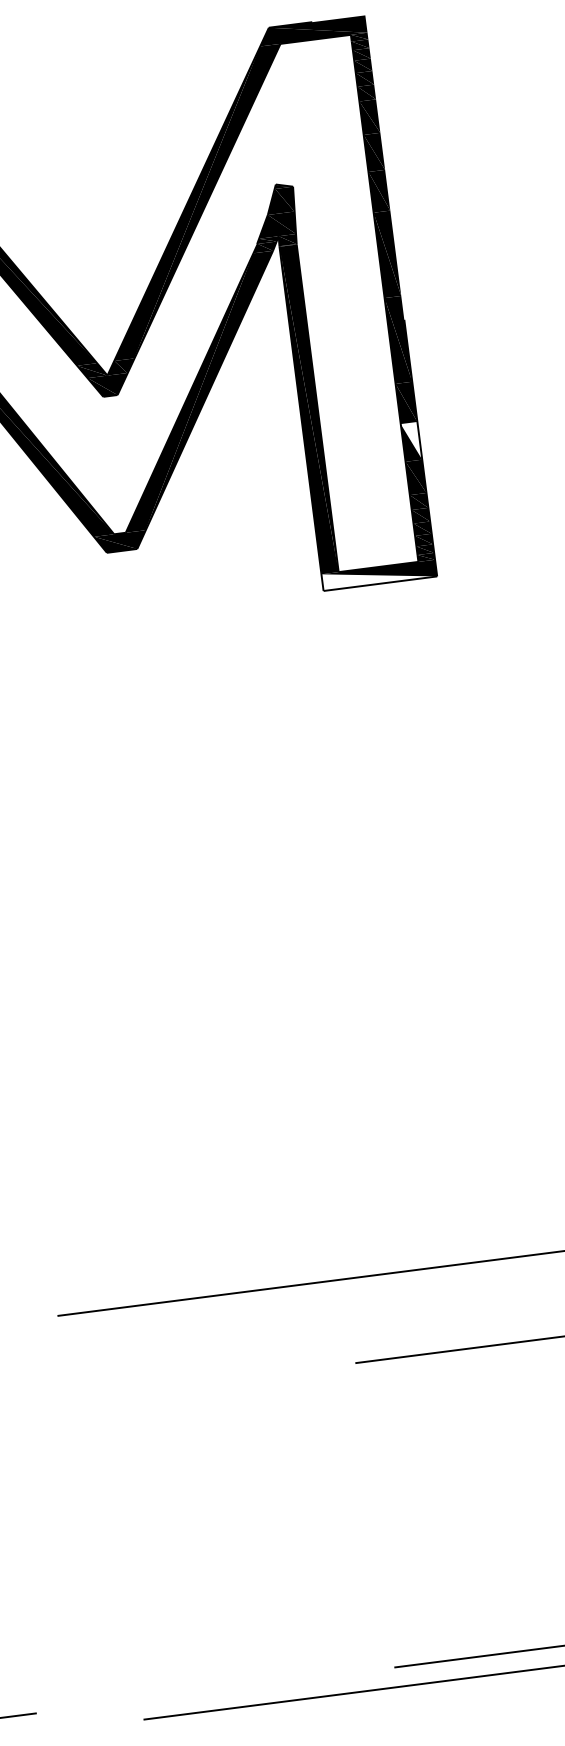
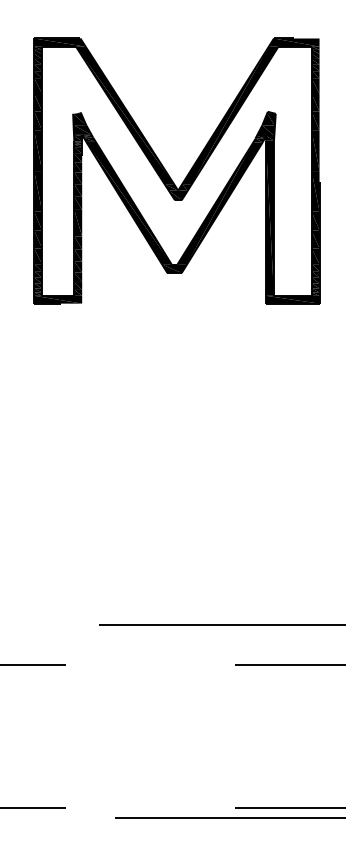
fill: (411, 441) -> (315, 239), added
fill: (378, 574) -> (292, 299), added

